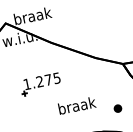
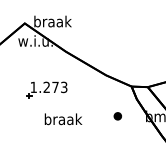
text: (57, 77) -> (64, 86), 1.275 -> 1.273
text: (77, 105) -> (63, 119), moved
part: (117, 108) -> (117, 116), moved

